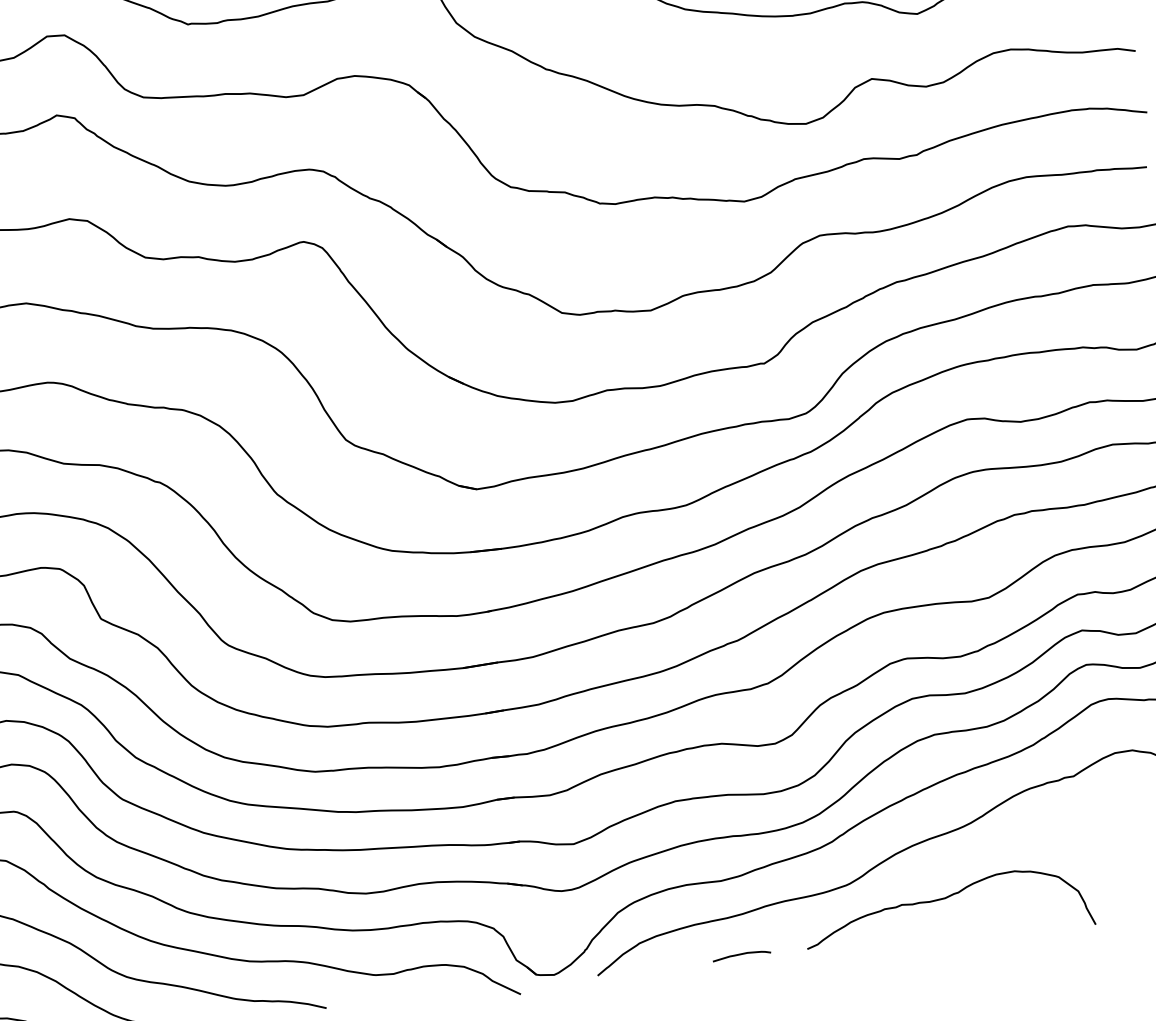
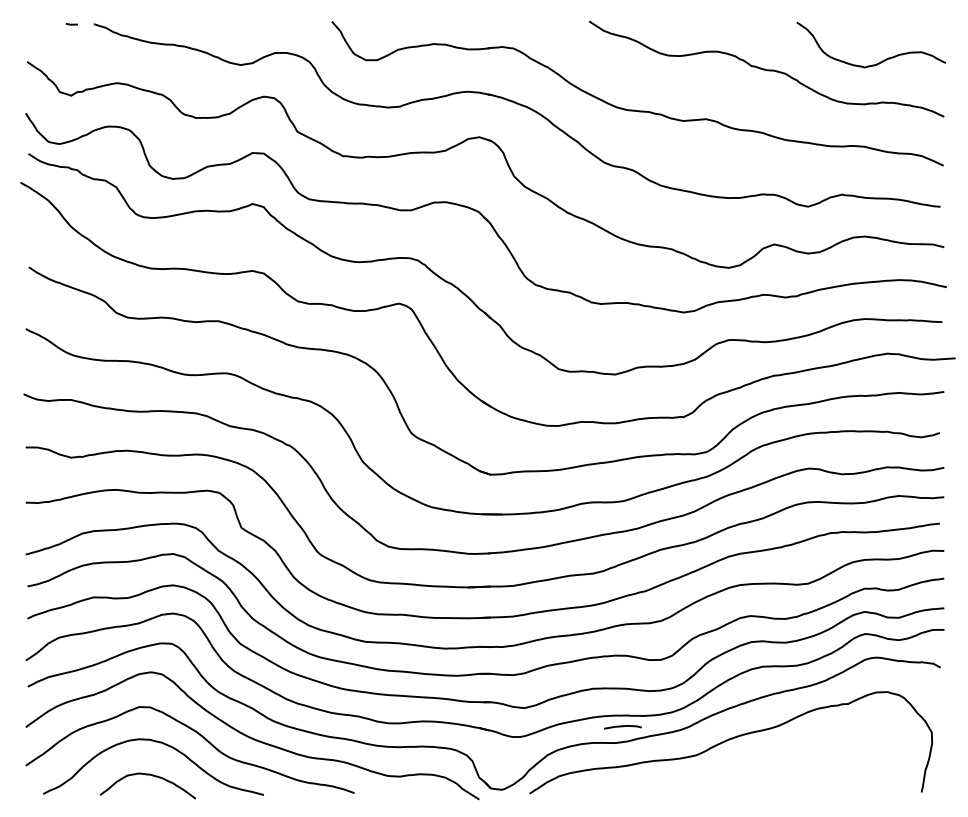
curve: (946, 899) -> (757, 772), removed
curve: (741, 956) -> (622, 727), moved

